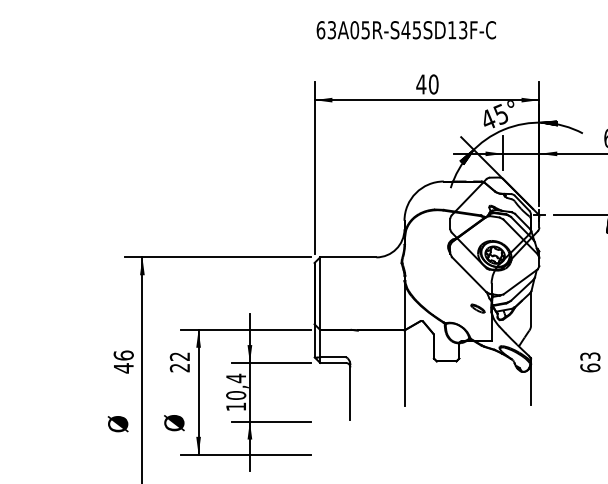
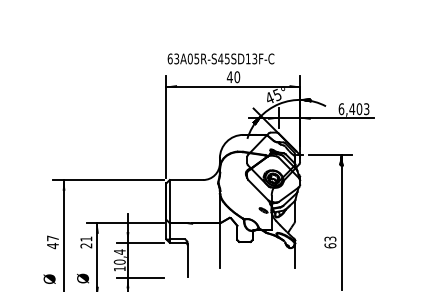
text: (405, 29) -> (220, 58), moved
text: (122, 355) -> (52, 238), 46 -> 47
text: (180, 355) -> (86, 238), 22 -> 21

